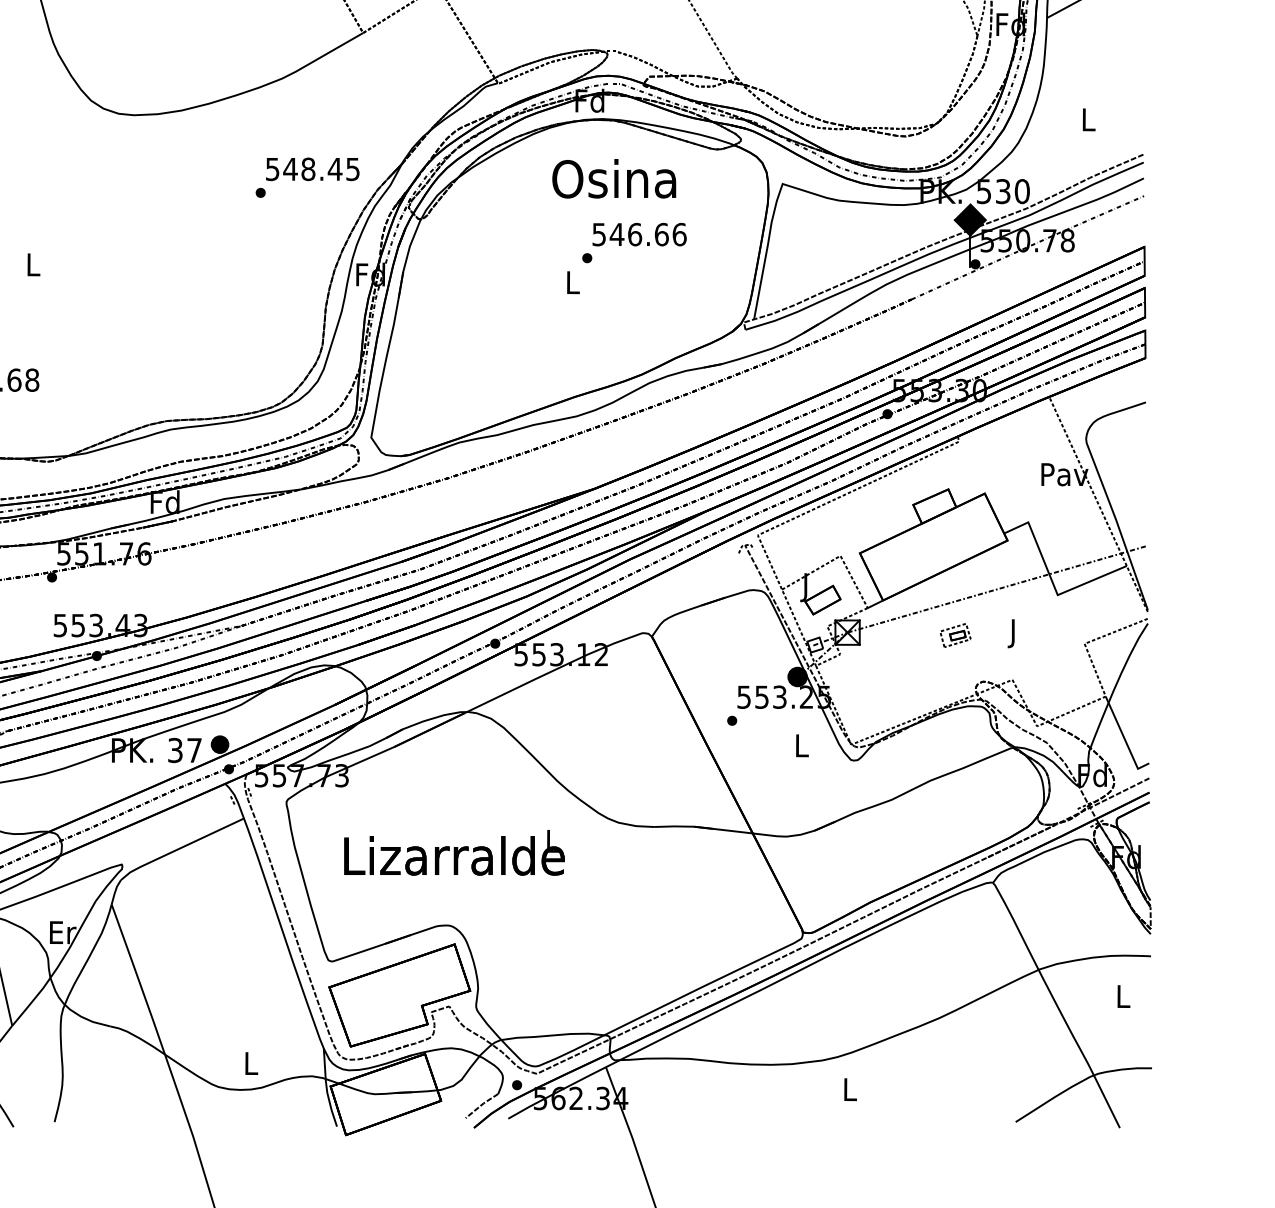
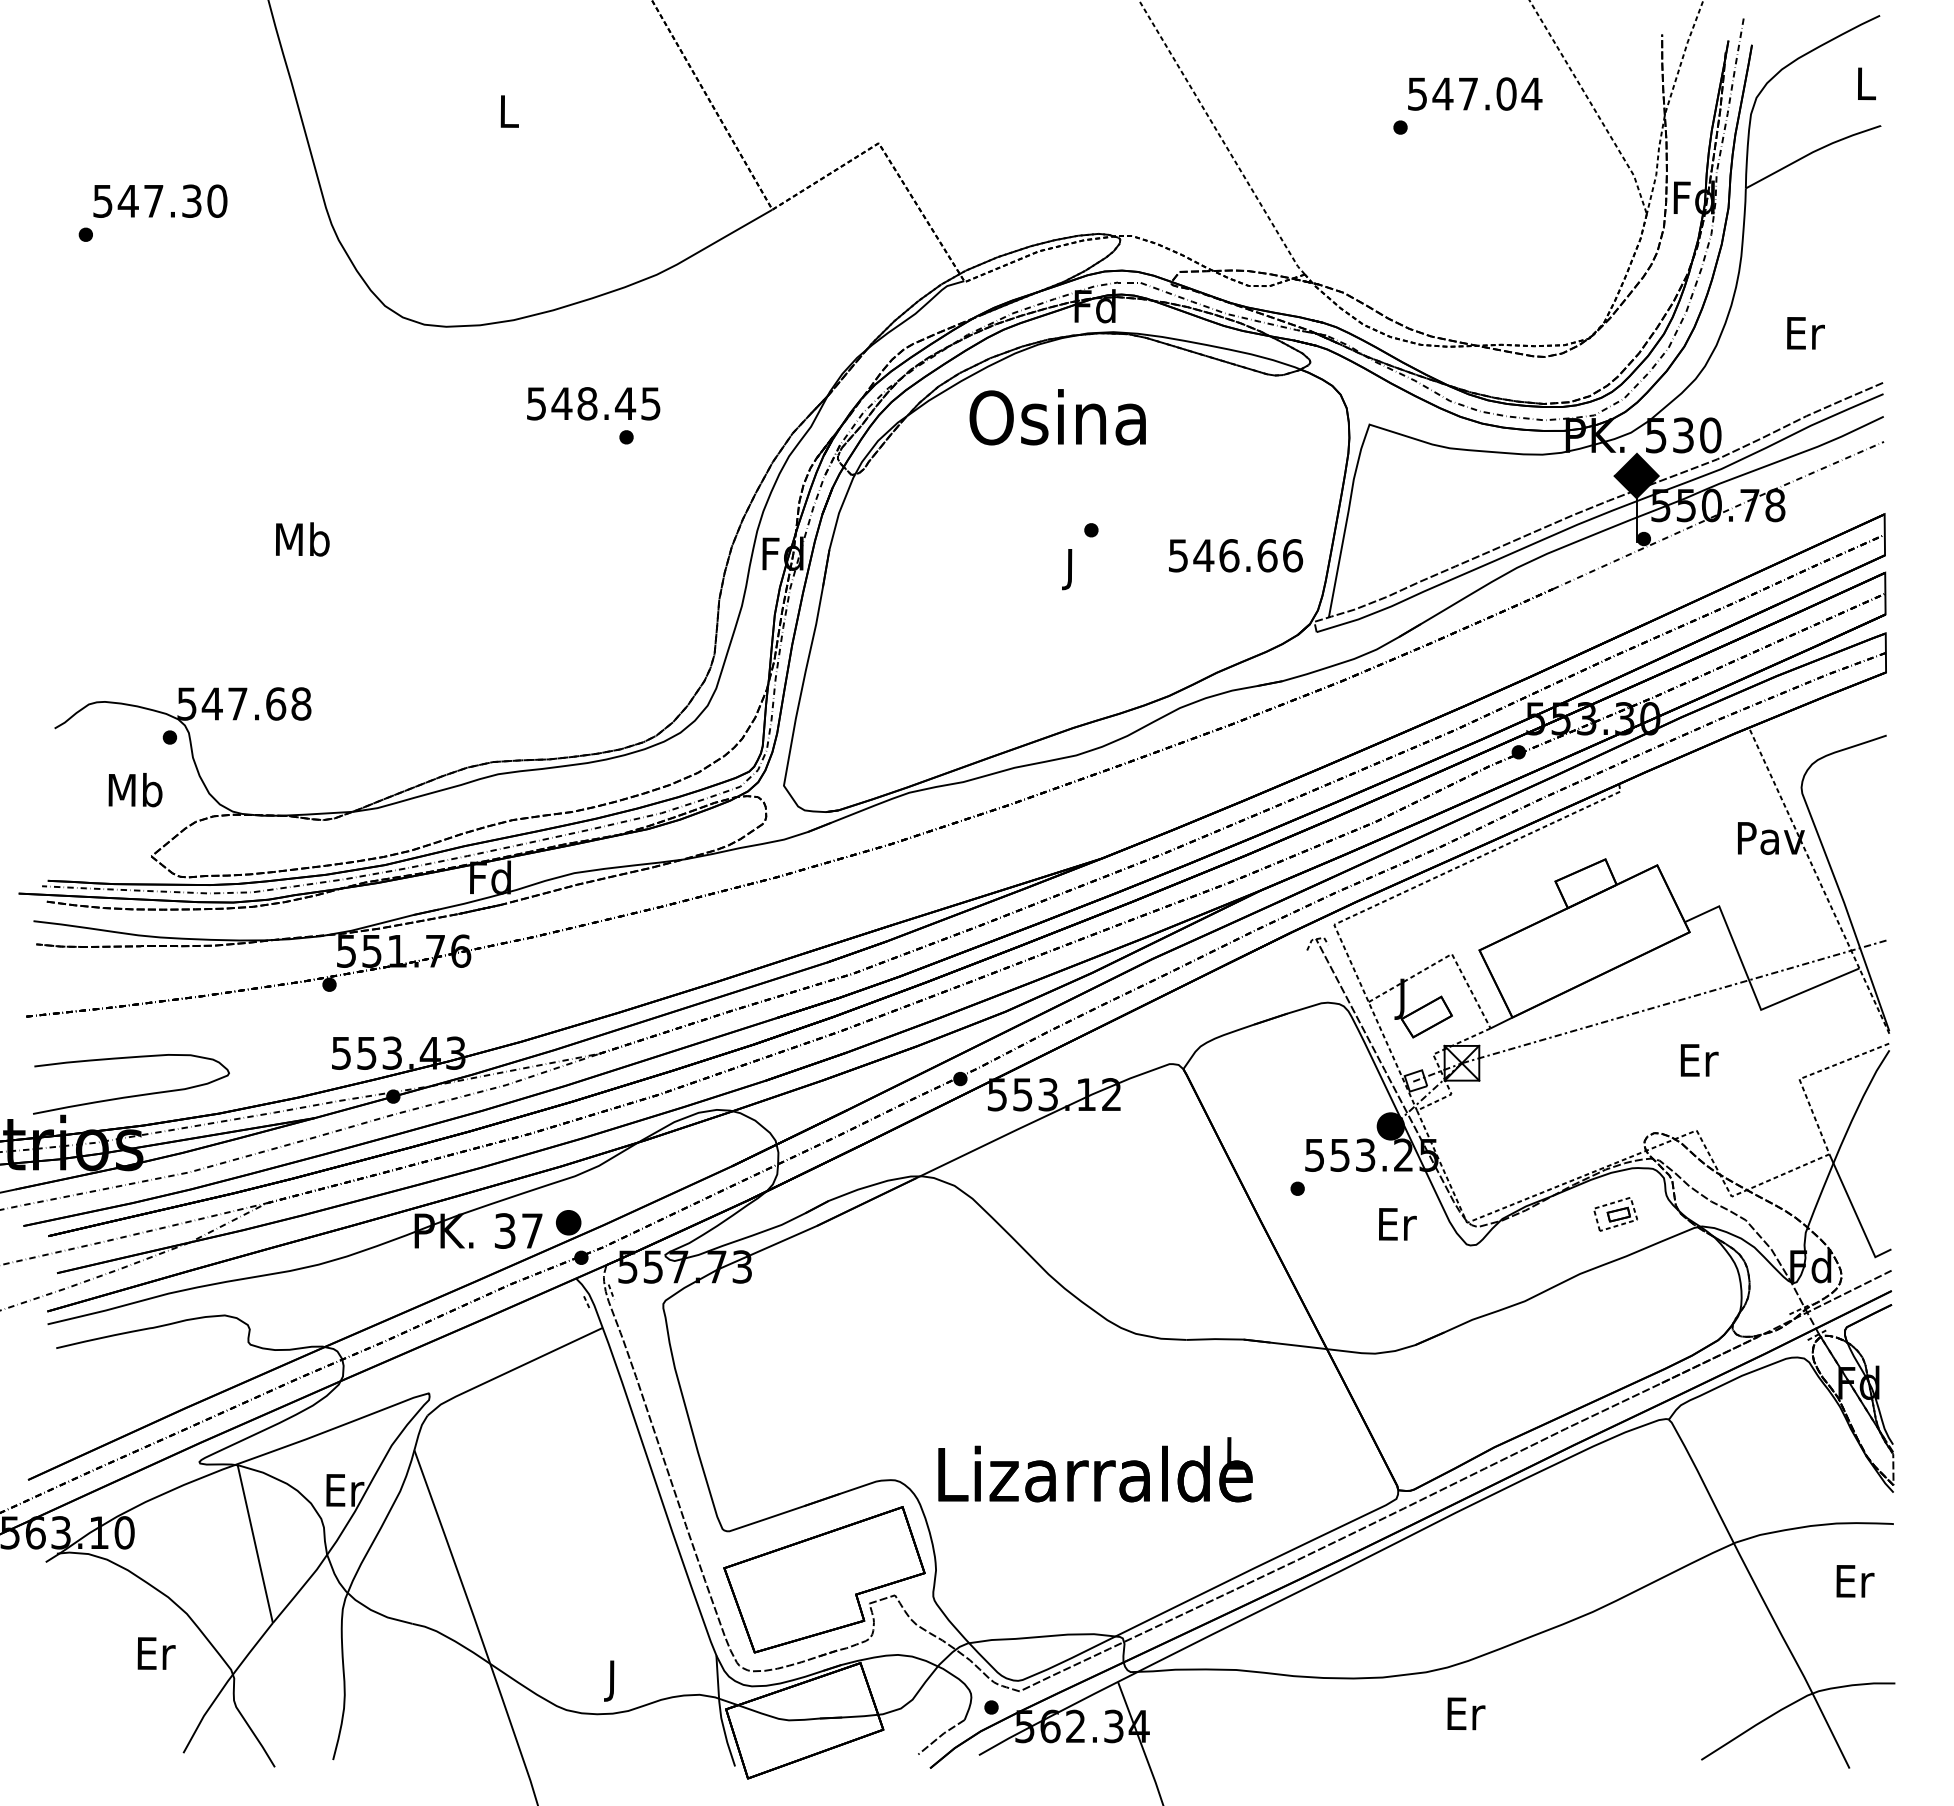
text: (1088, 119) -> (1805, 333), L -> Er
text: (312, 169) -> (593, 403), moved
text: (614, 178) -> (1057, 417), moved
text: (640, 234) -> (1236, 555), moved
text: (33, 264) -> (302, 539), L -> Mb
text: (573, 285) -> (1071, 569), L -> J
text: (1014, 633) -> (1699, 1064), J -> Er
part: (955, 635) -> (1615, 1214), moved
text: (802, 745) -> (1397, 1224), L -> Er
text: (454, 852) -> (1095, 1469), moved
text: (1124, 996) -> (1855, 1581), L -> Er
text: (251, 1066) -> (613, 1680), L -> J
text: (850, 1089) -> (1466, 1713), L -> Er

